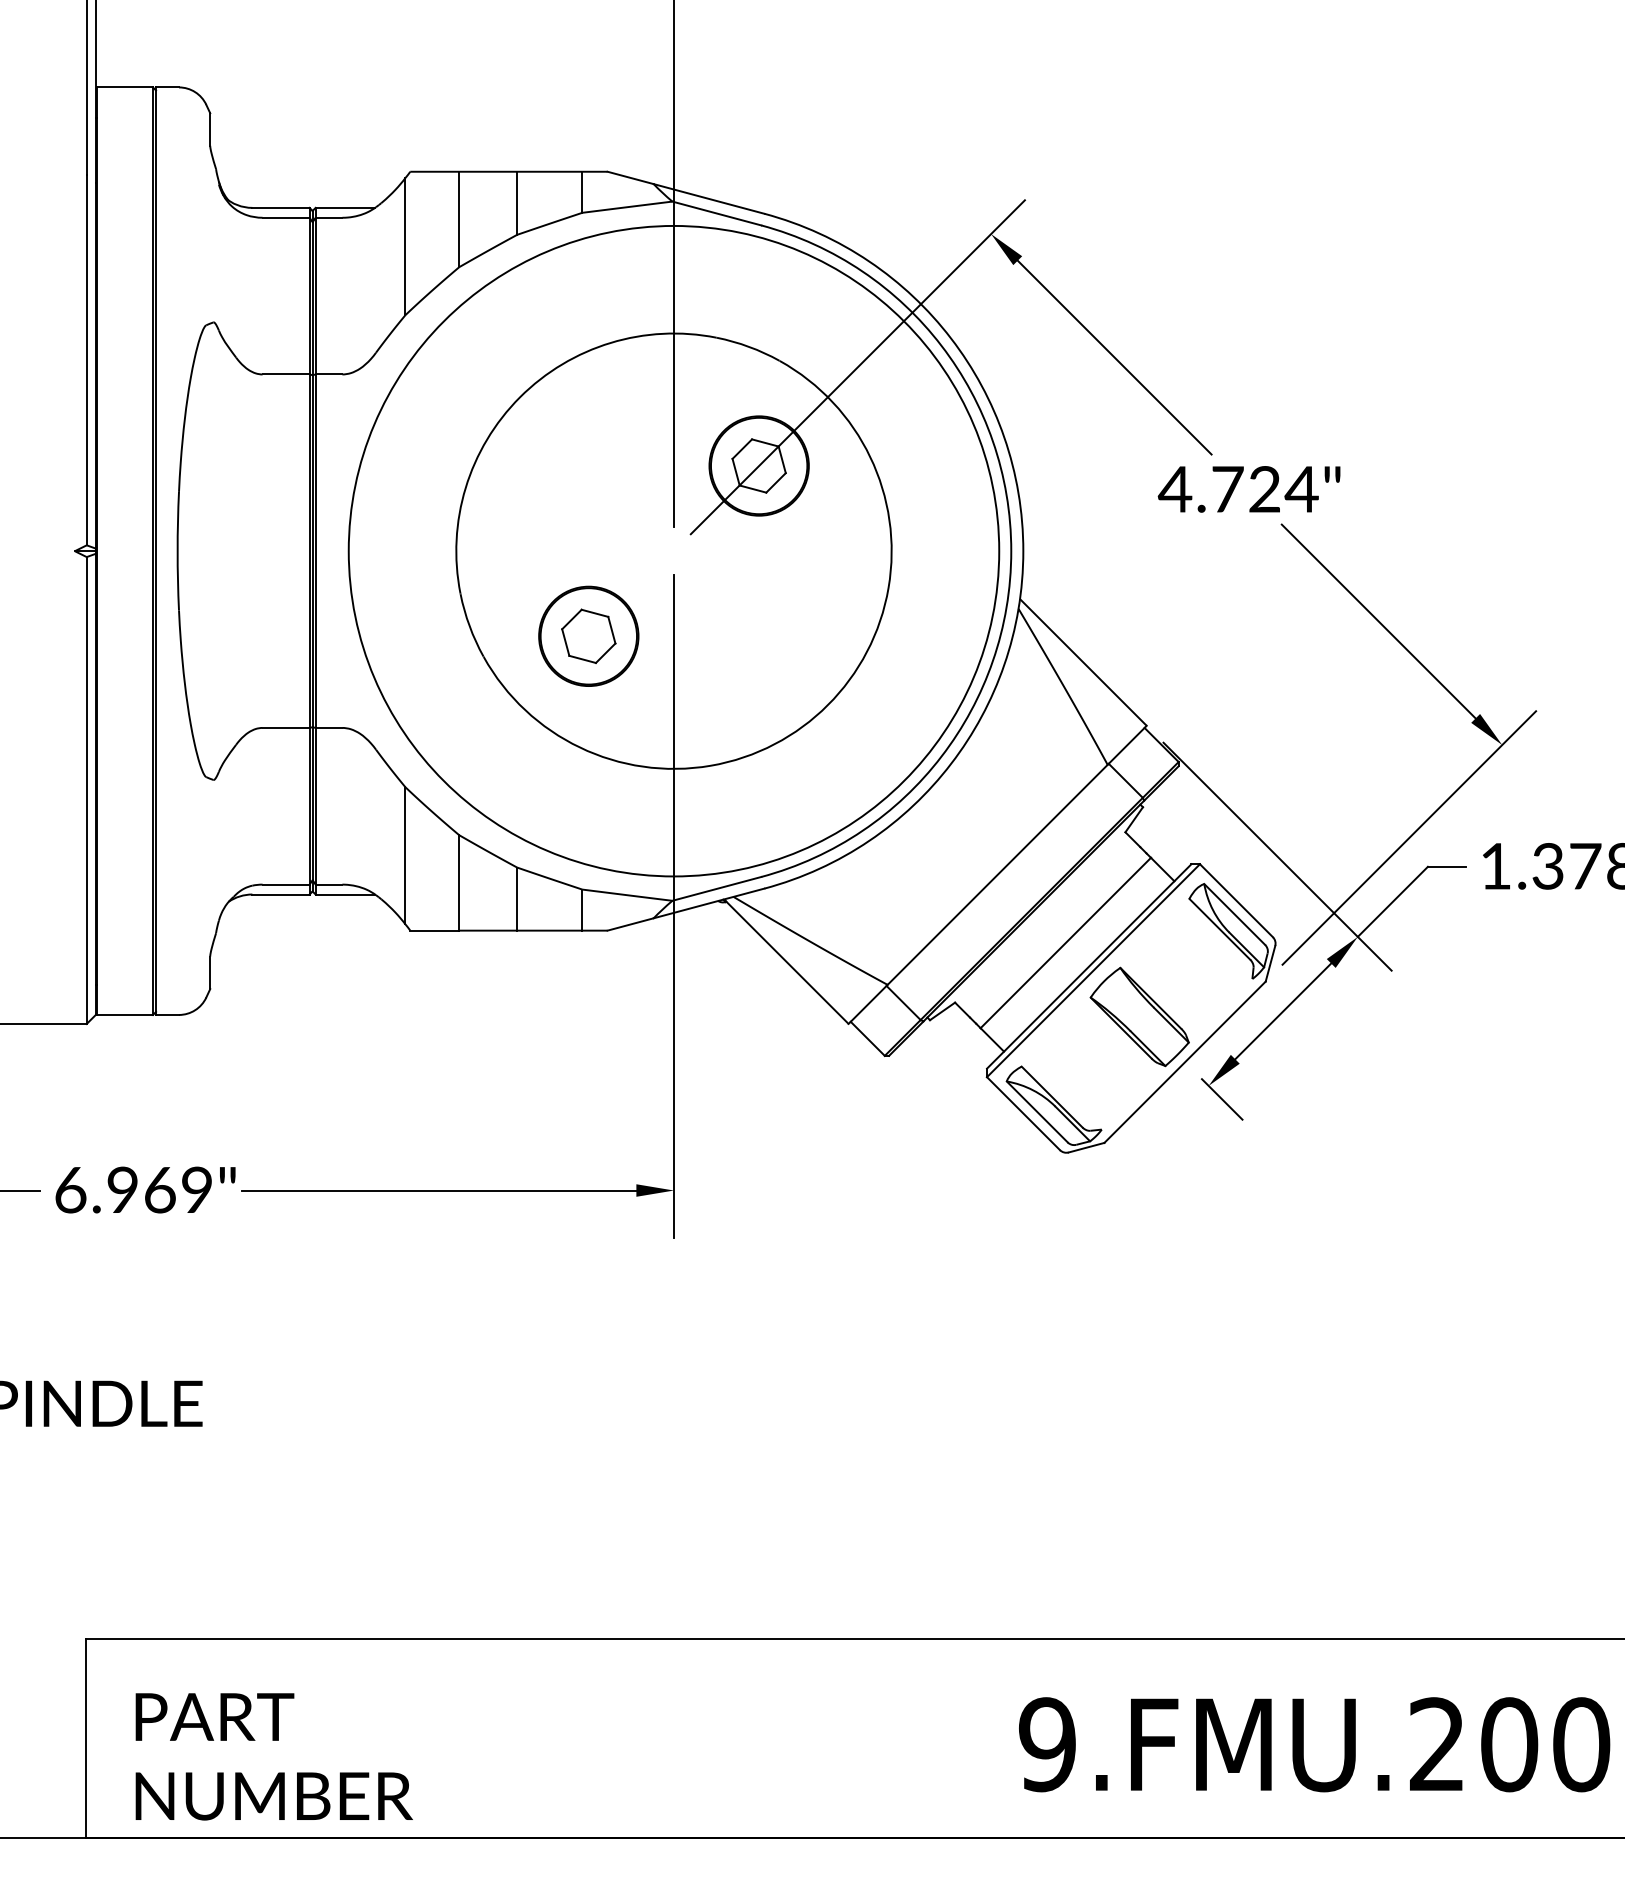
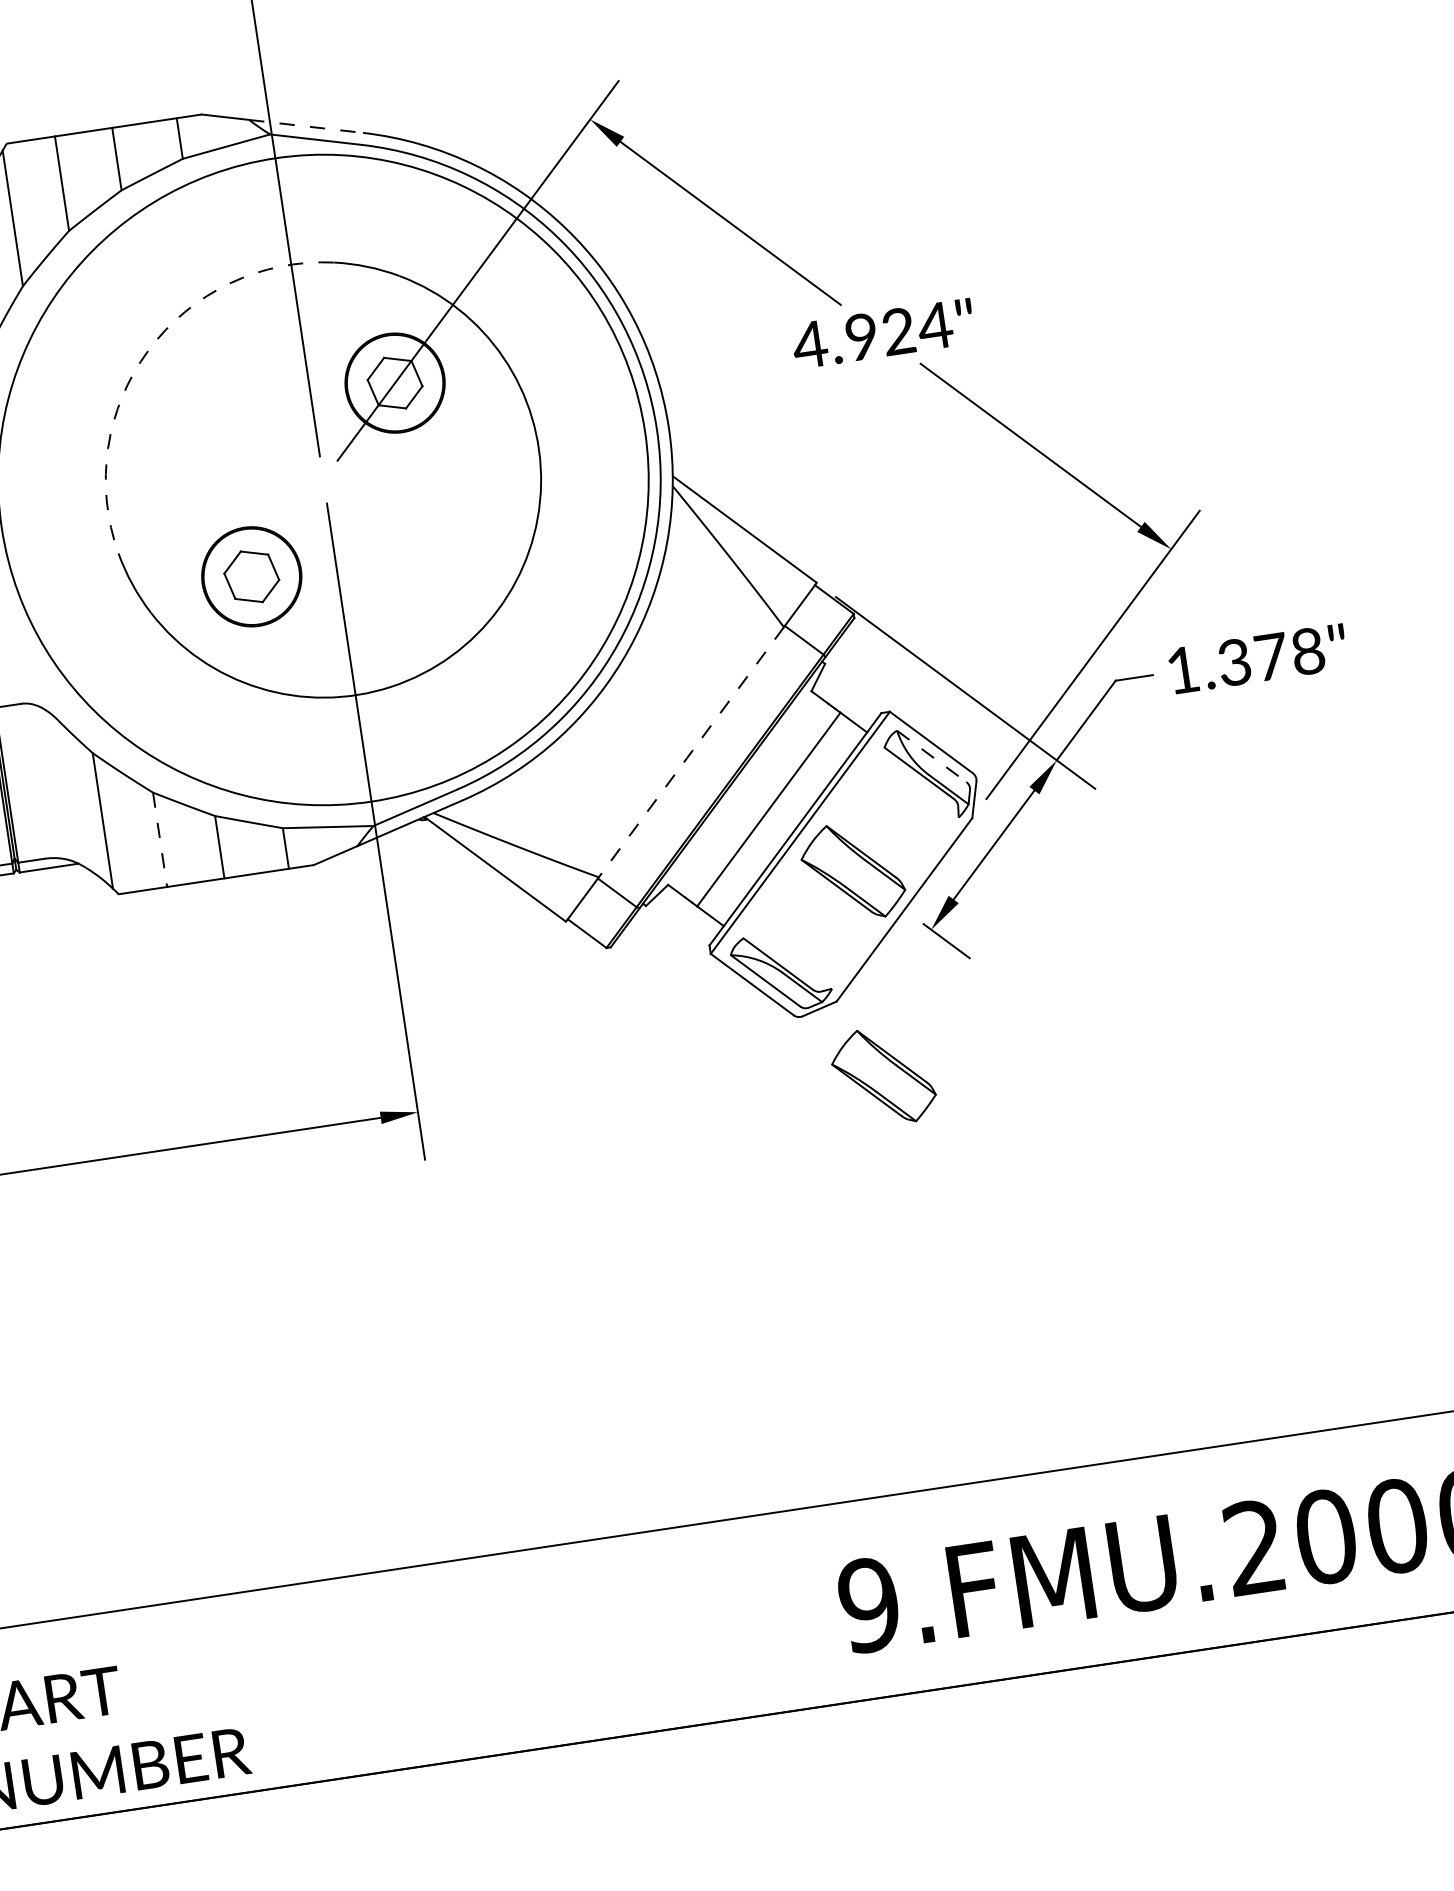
line: (709, 199) -> (306, 126), solid -> dashed
arc: (520, 397) -> (148, 350), solid -> dashed
text: (1227, 489) -> (861, 337), 4.724" -> 4.924"
line: (997, 874) -> (691, 751), solid -> dashed
line: (459, 882) -> (160, 839), solid -> dashed
line: (1235, 914) -> (932, 756), solid -> dashed
part: (1139, 1223) -> (883, 1076), added

